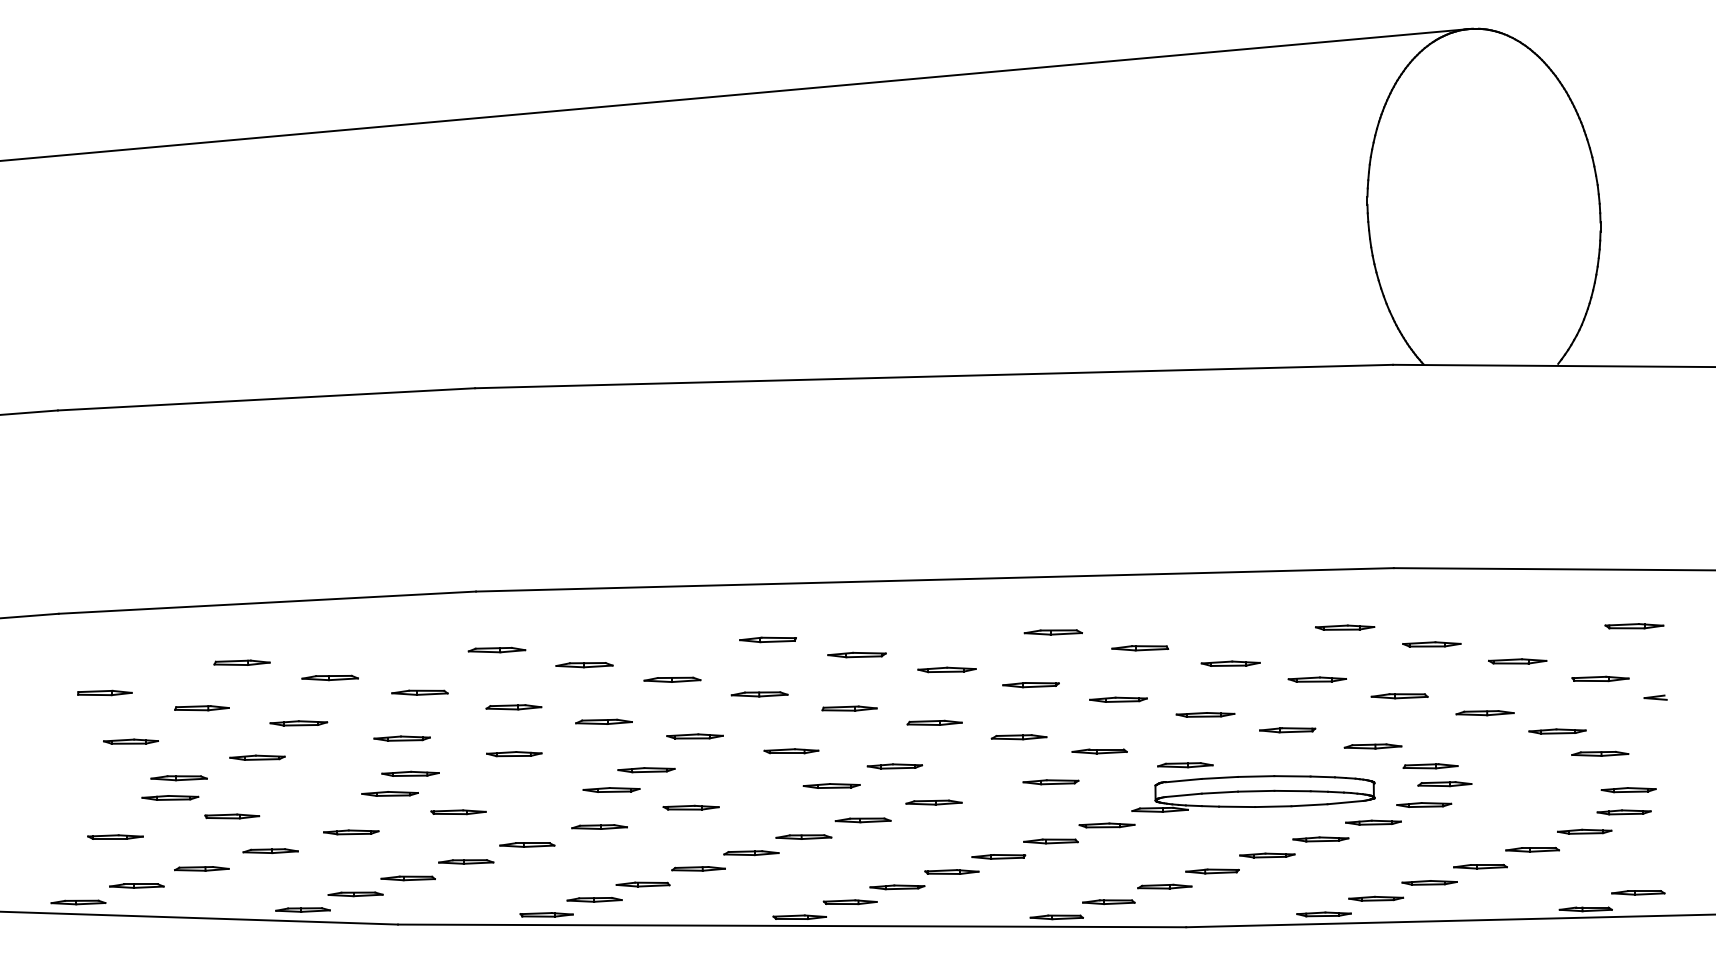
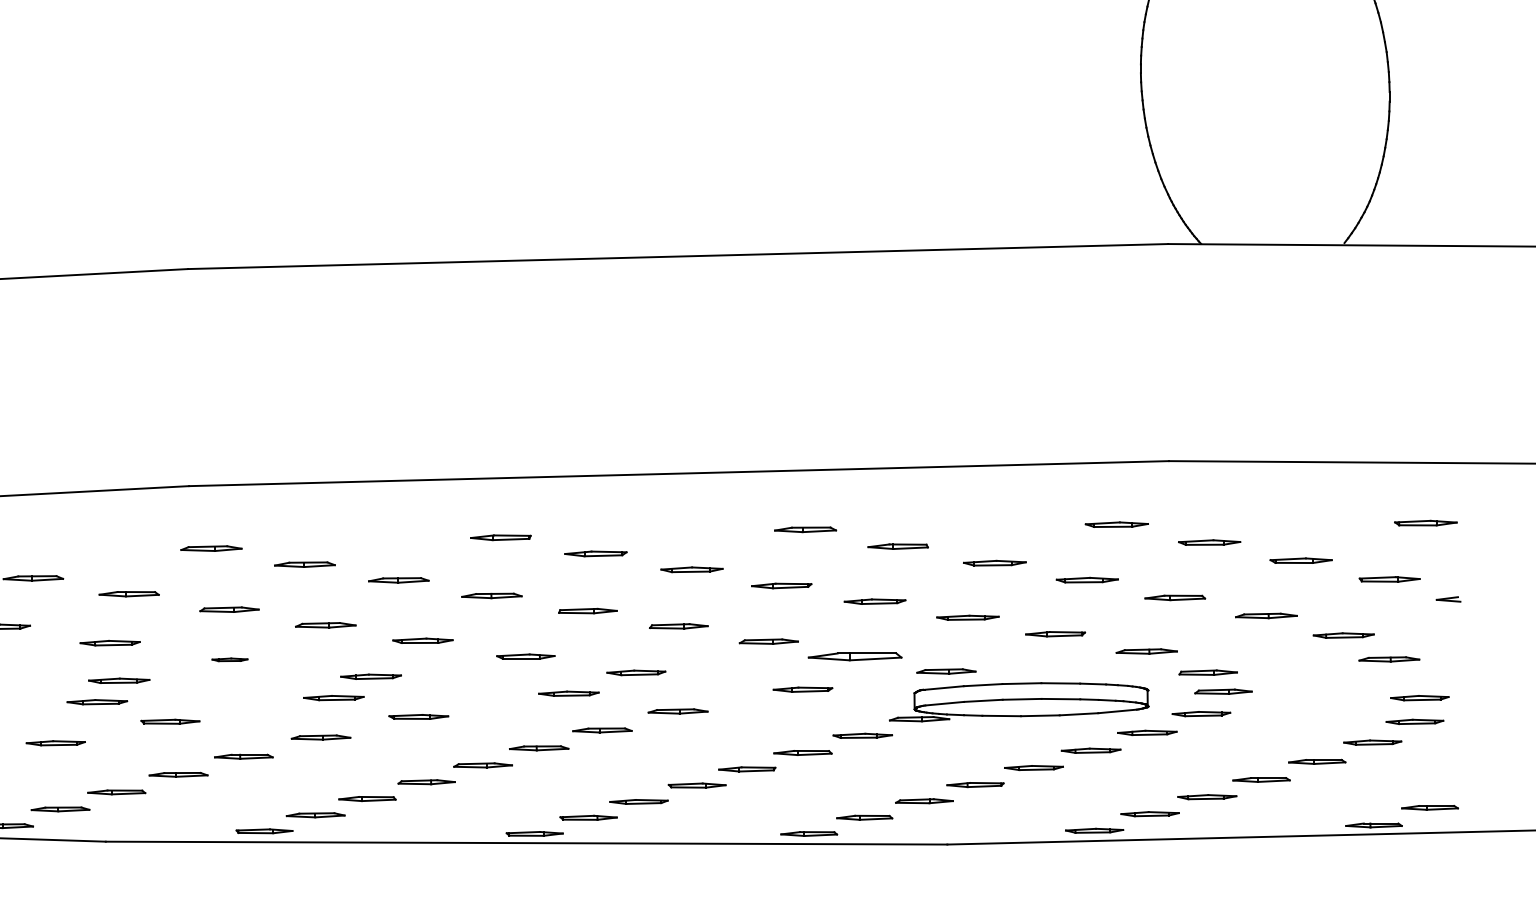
part: (1099, 751) -> (854, 656), size x1.6
part: (514, 754) -> (230, 660), size x0.6

